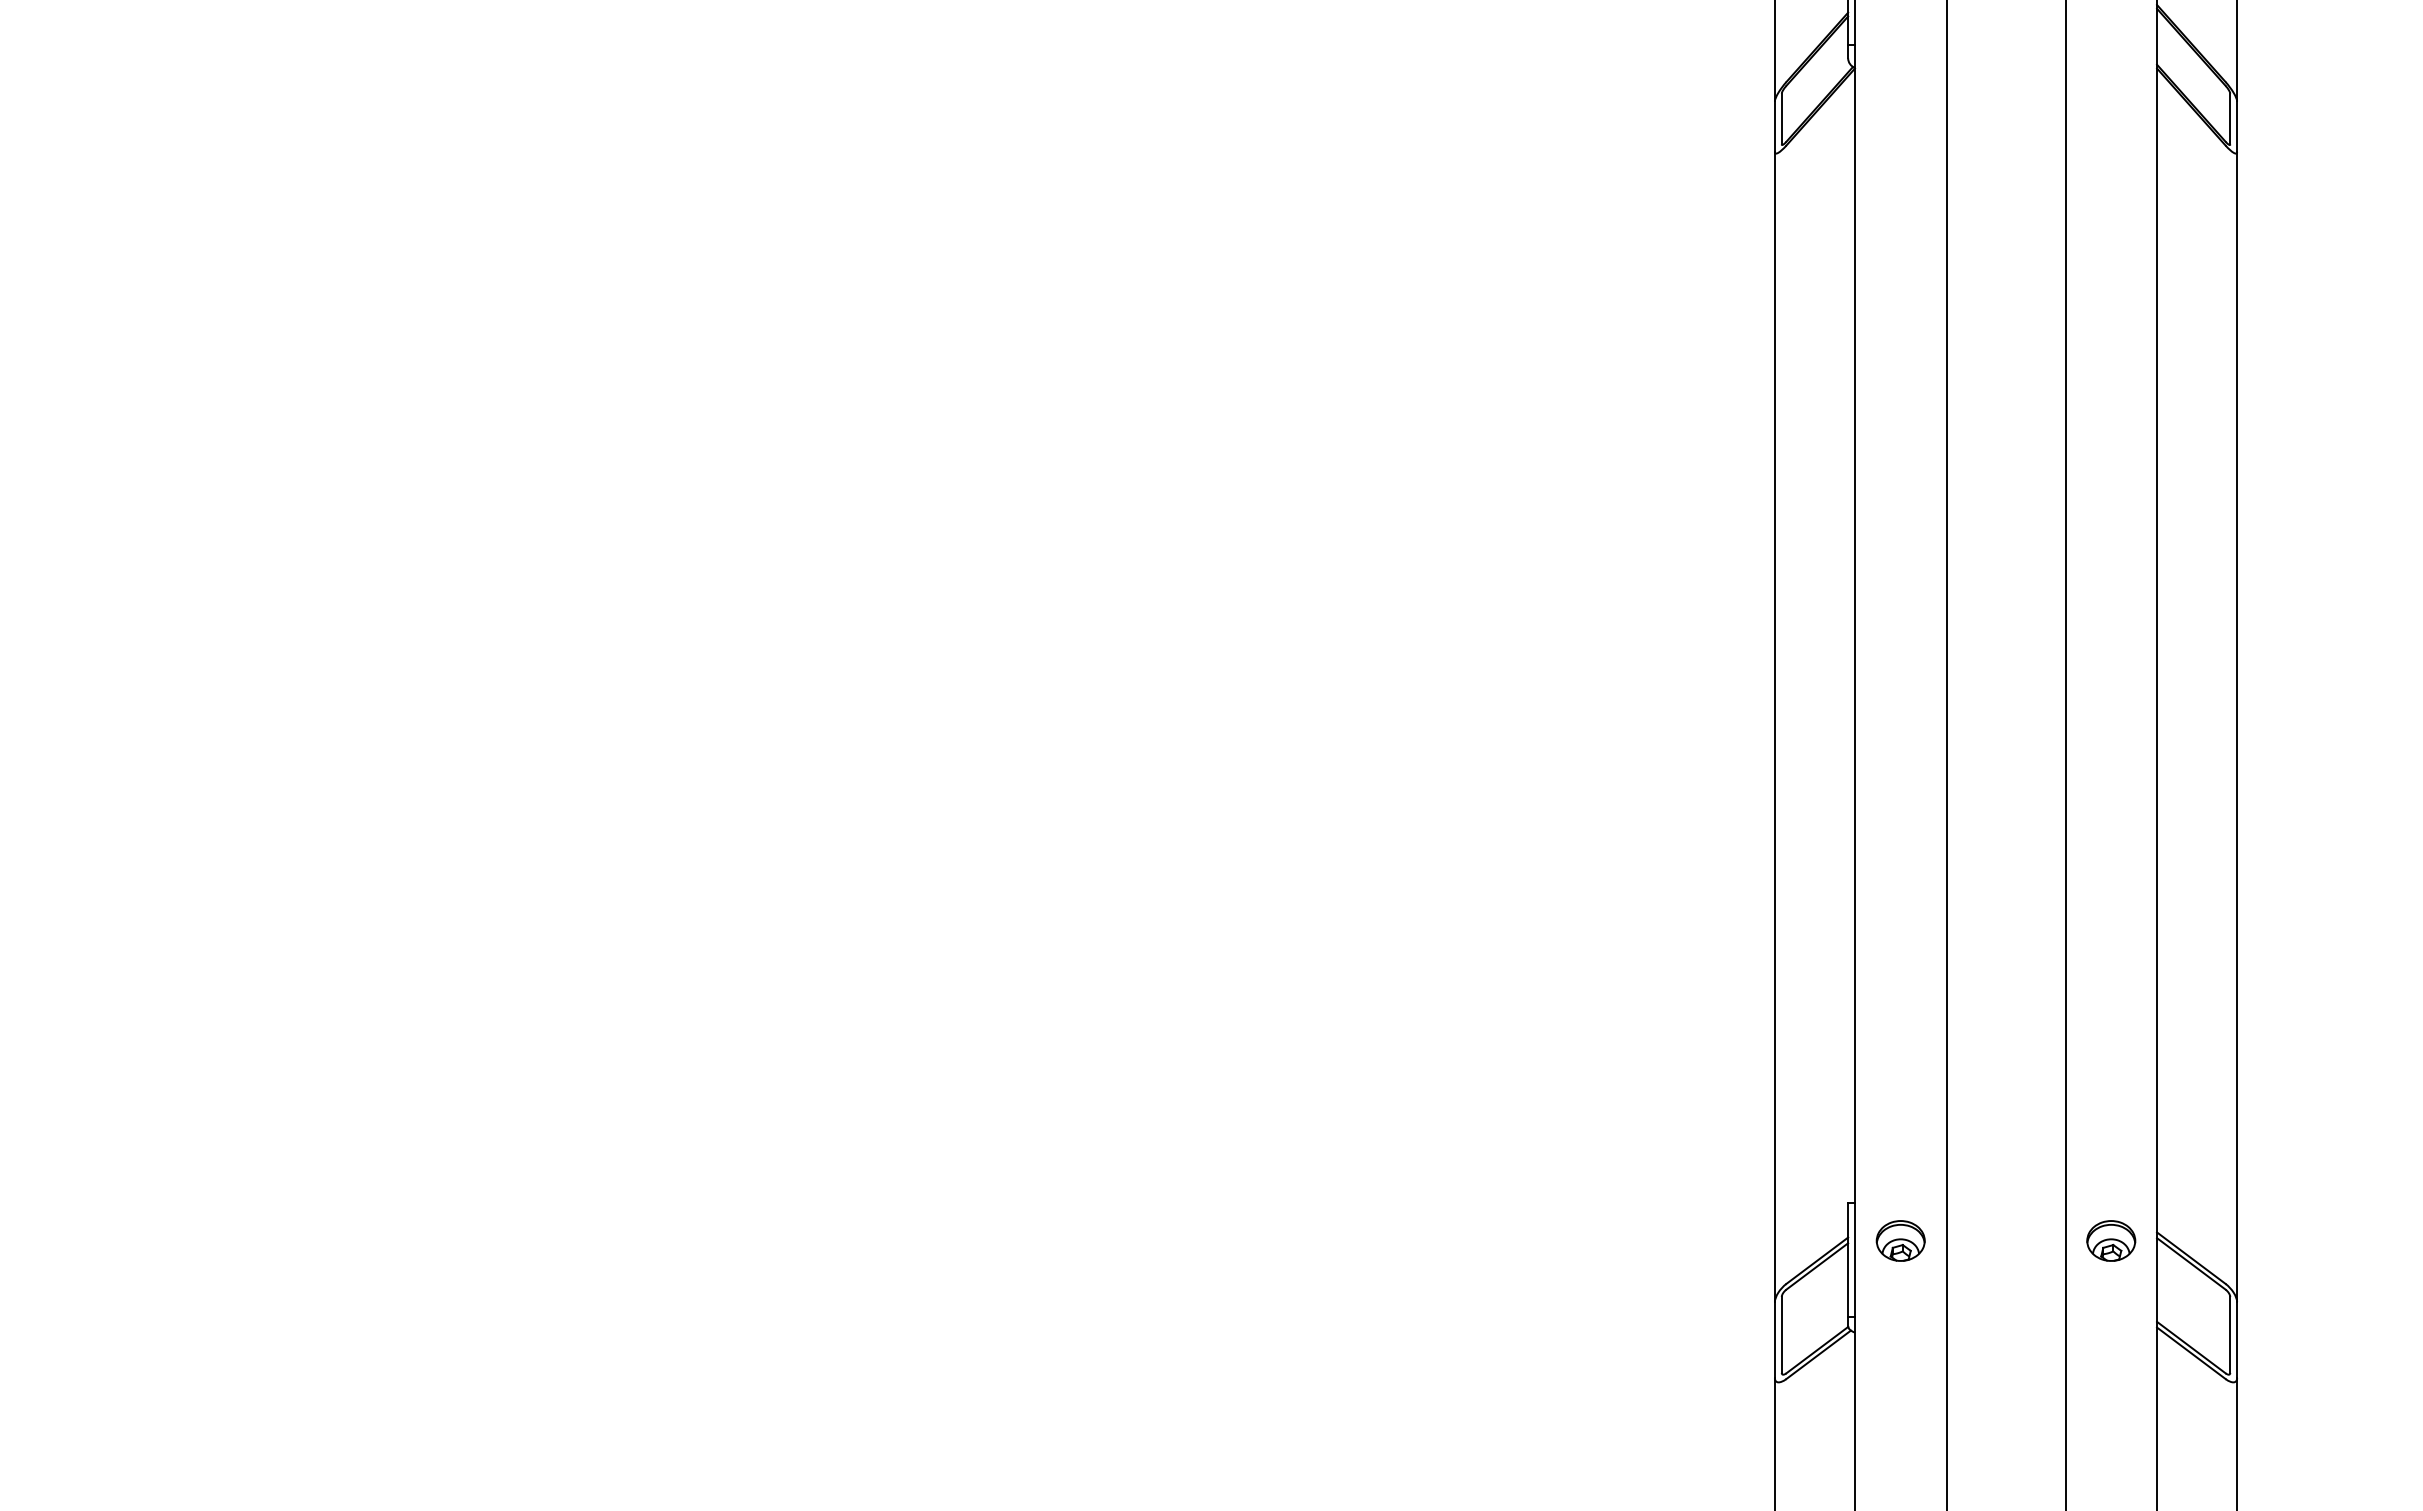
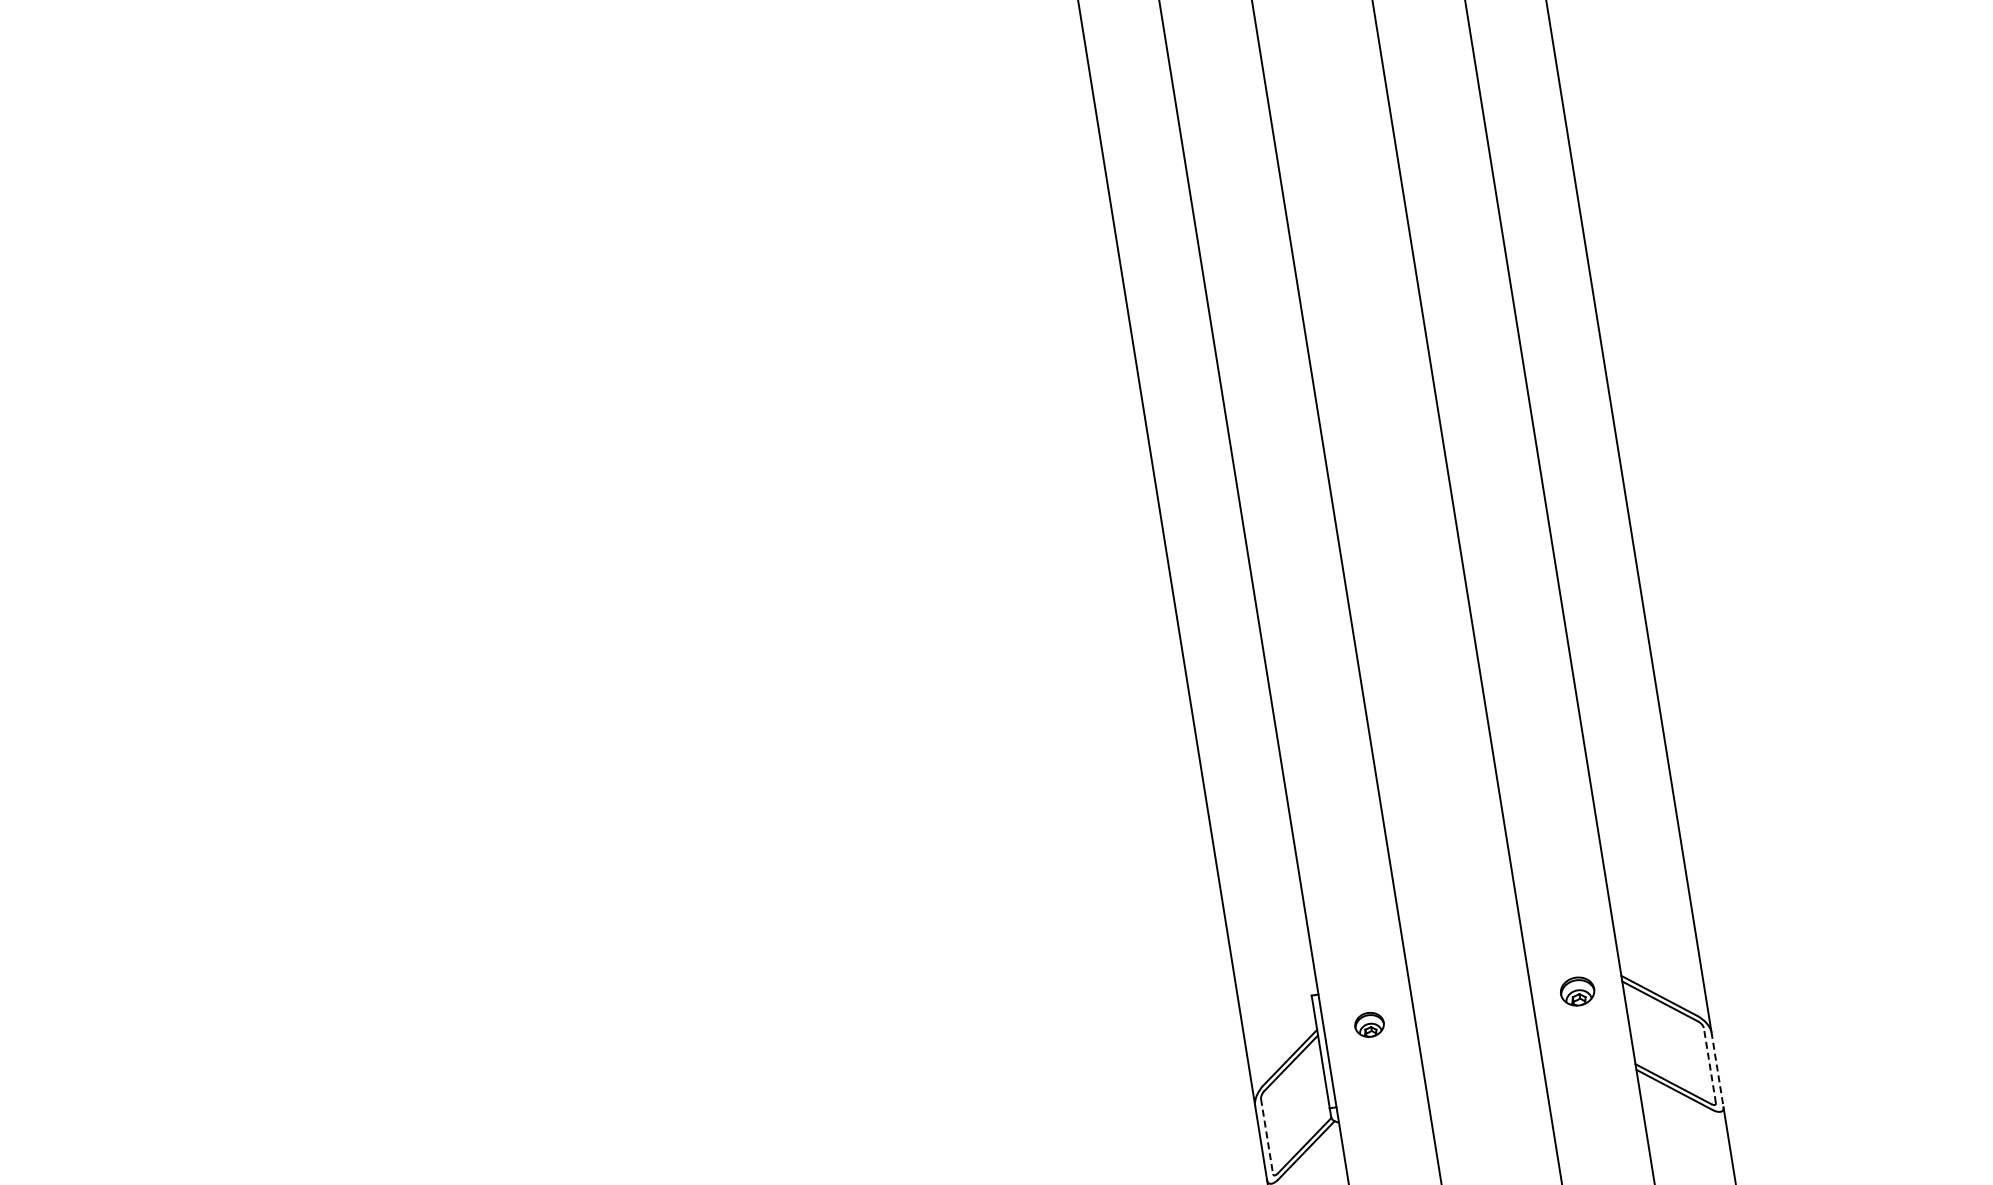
part: (1900, 1240) -> (1369, 1024), size x0.6
part: (2111, 1240) -> (1577, 991), size x0.7
line: (2230, 1334) -> (1710, 1065), solid -> dashed
line: (1781, 1335) -> (1266, 1137), solid -> dashed
line: (2237, 1340) -> (1717, 1069), solid -> dashed

